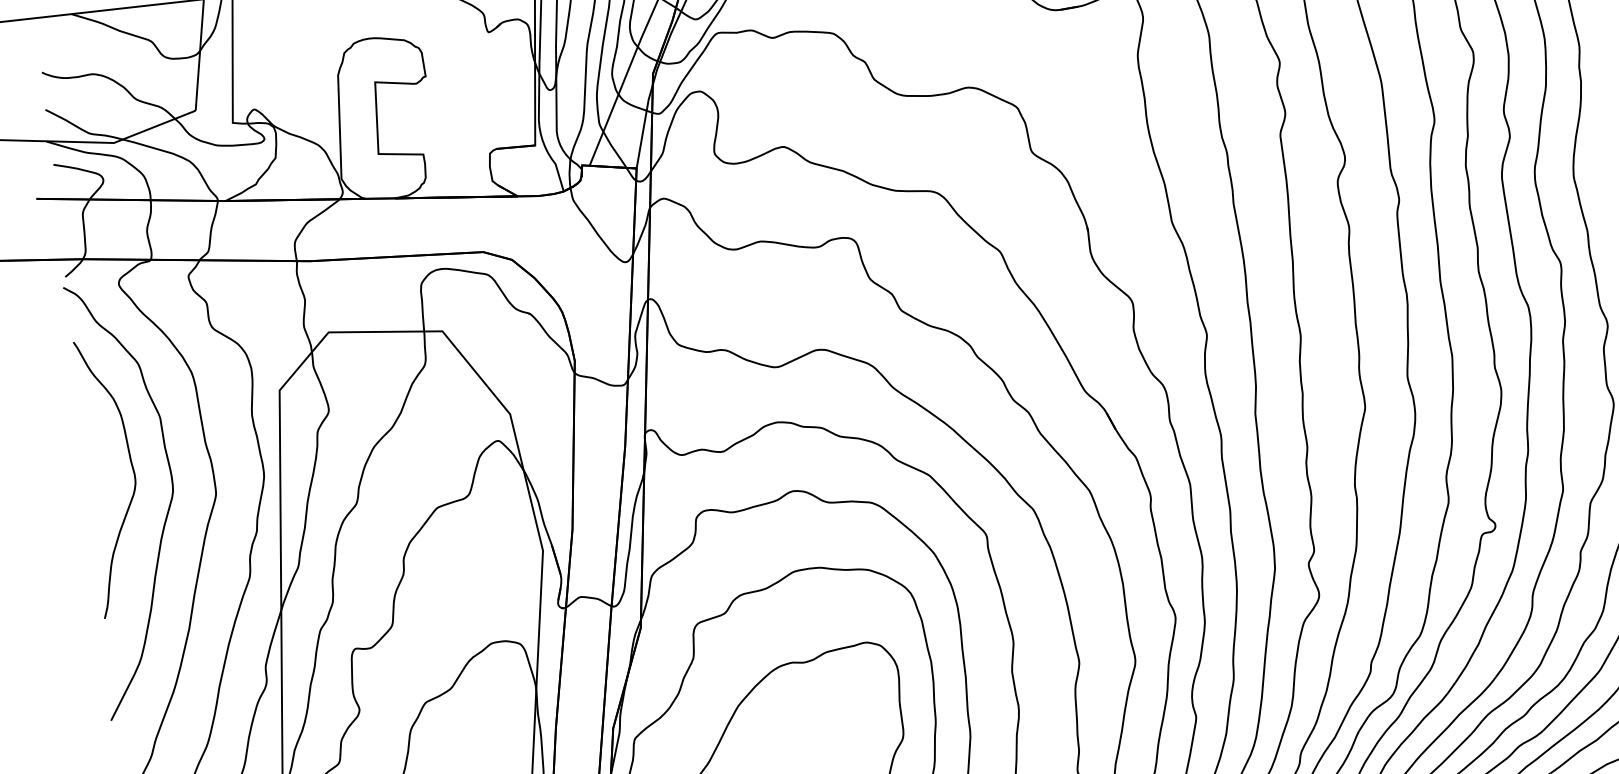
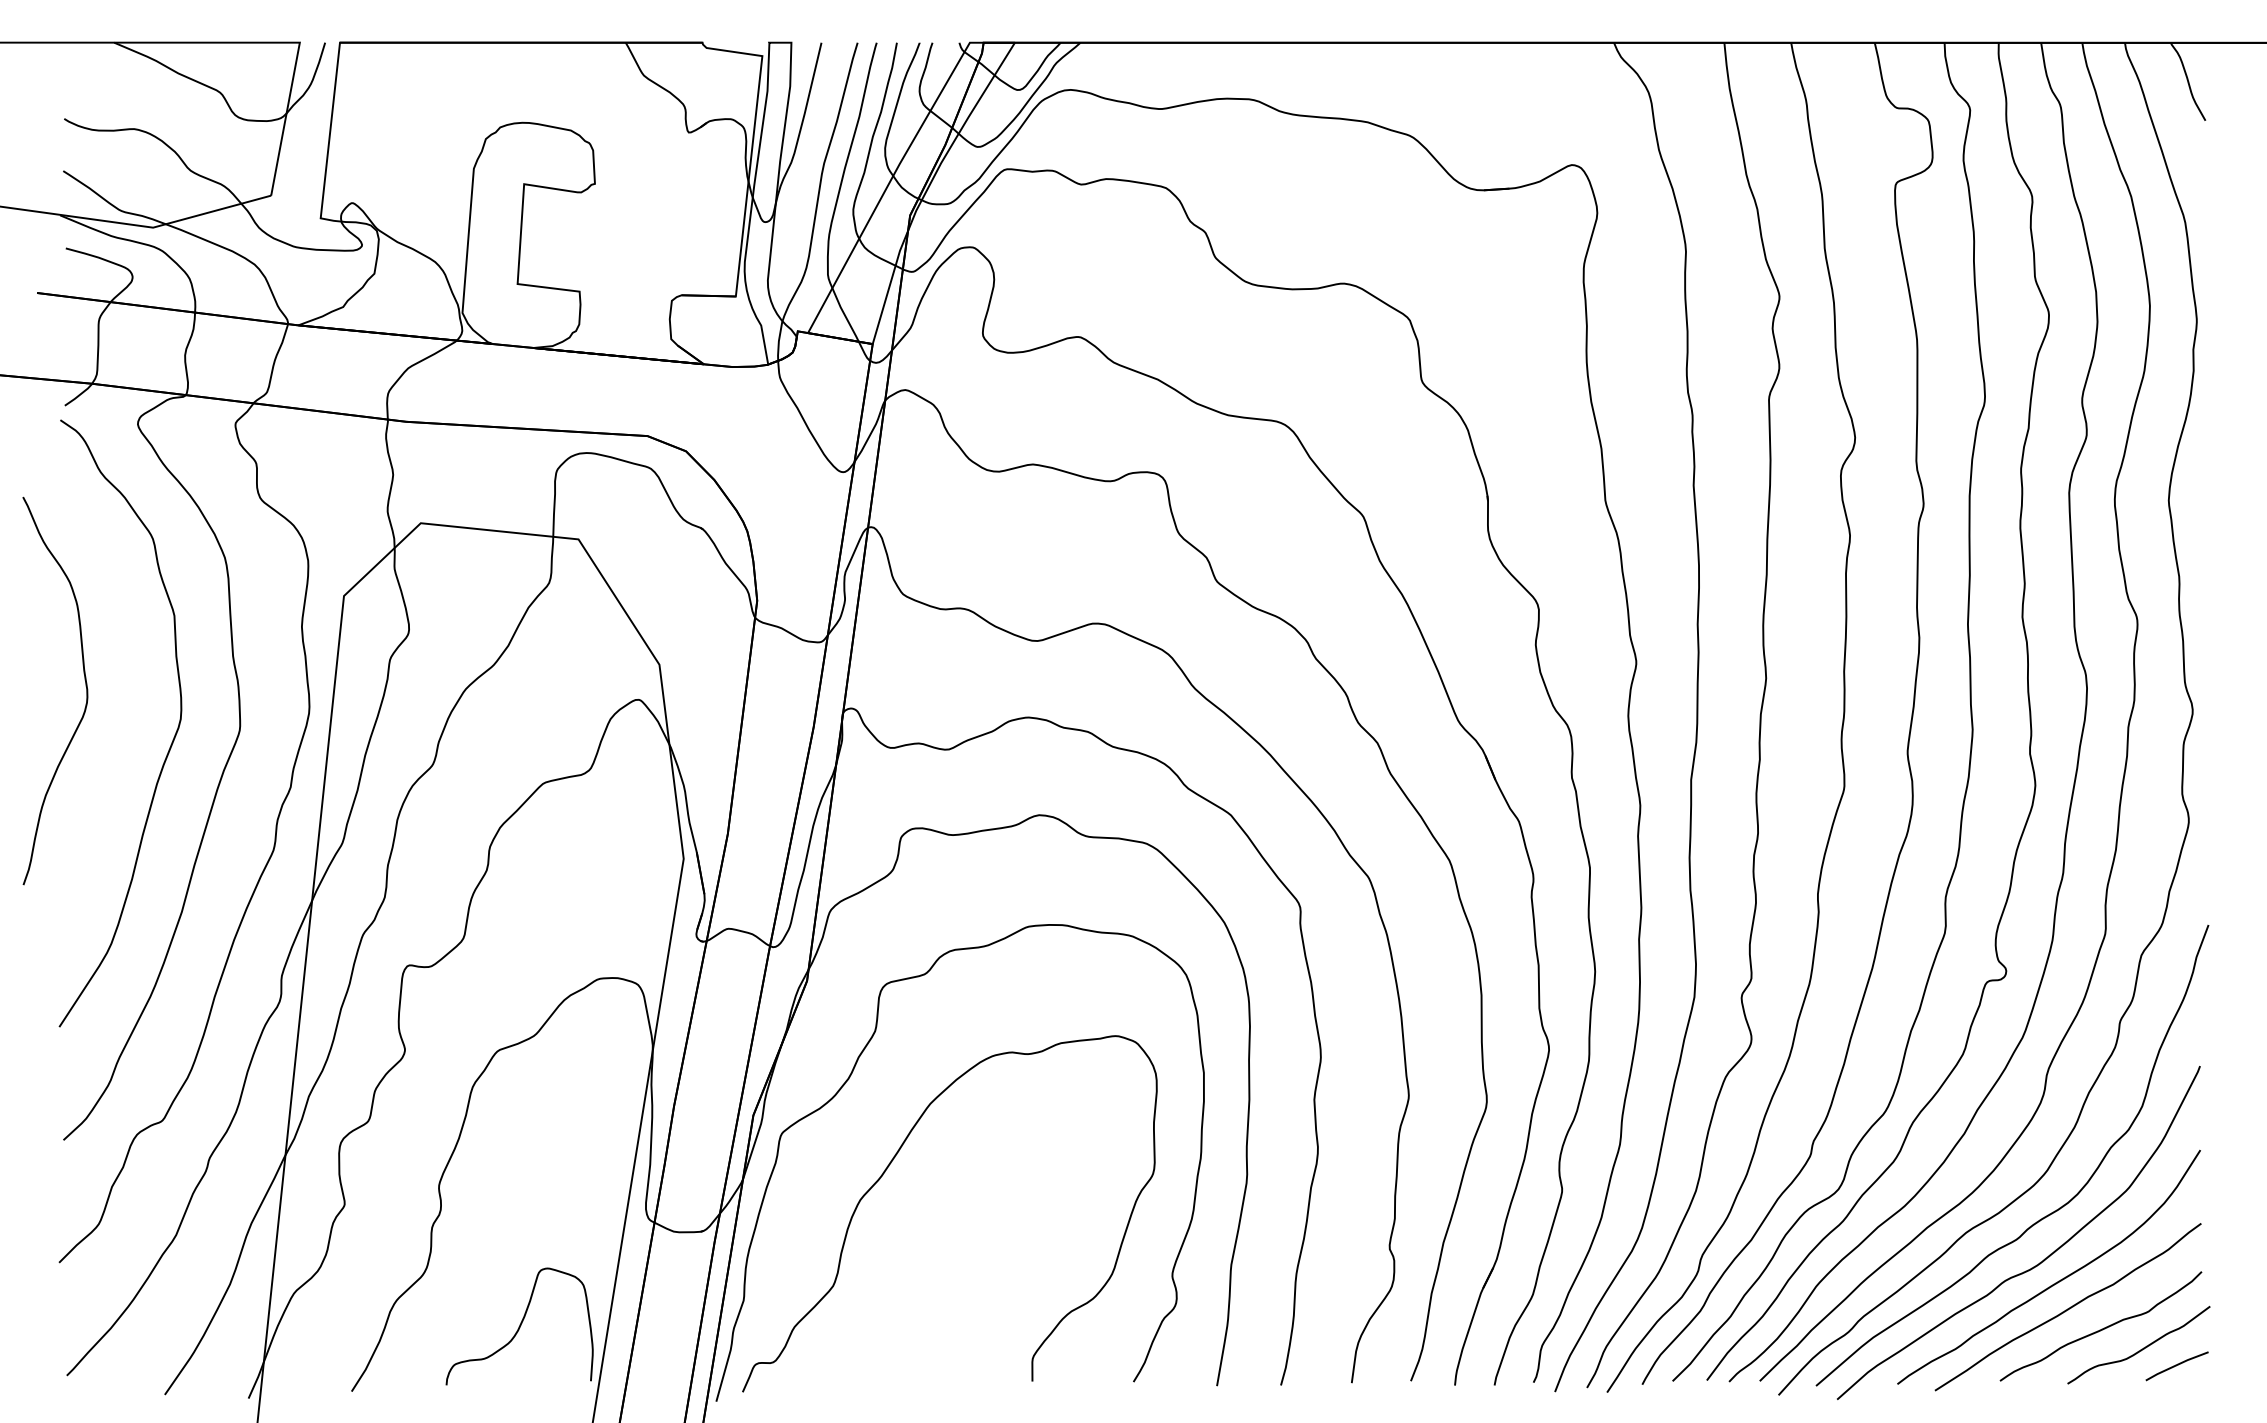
curve: (133, 472) -> (85, 686), moved

